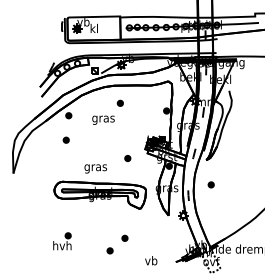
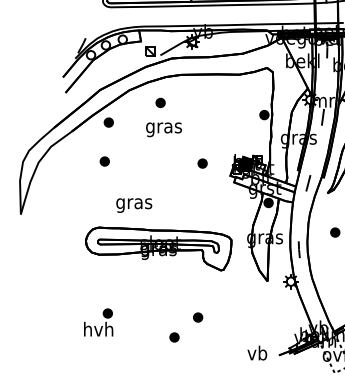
part: (119, 102) -> (159, 101), moved
part: (127, 158) -> (202, 163), moved
text: (95, 168) -> (133, 204), moved
text: (151, 260) -> (257, 352), moved

